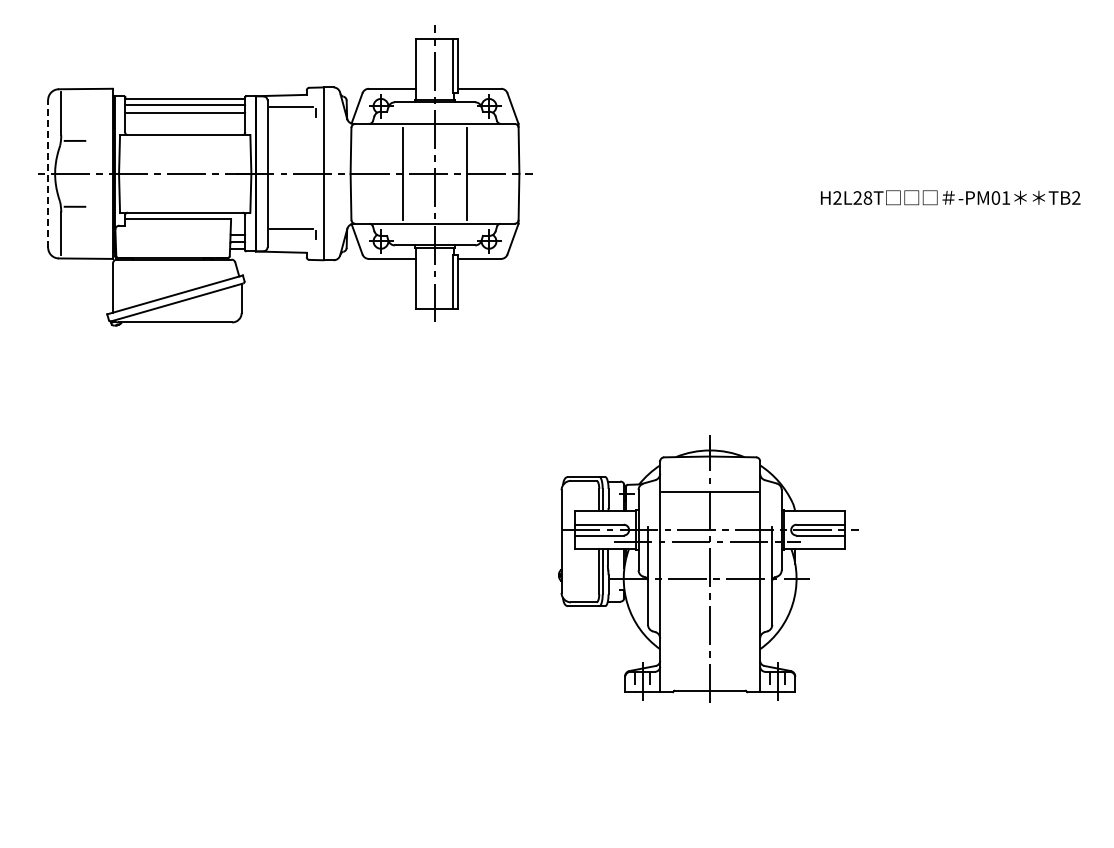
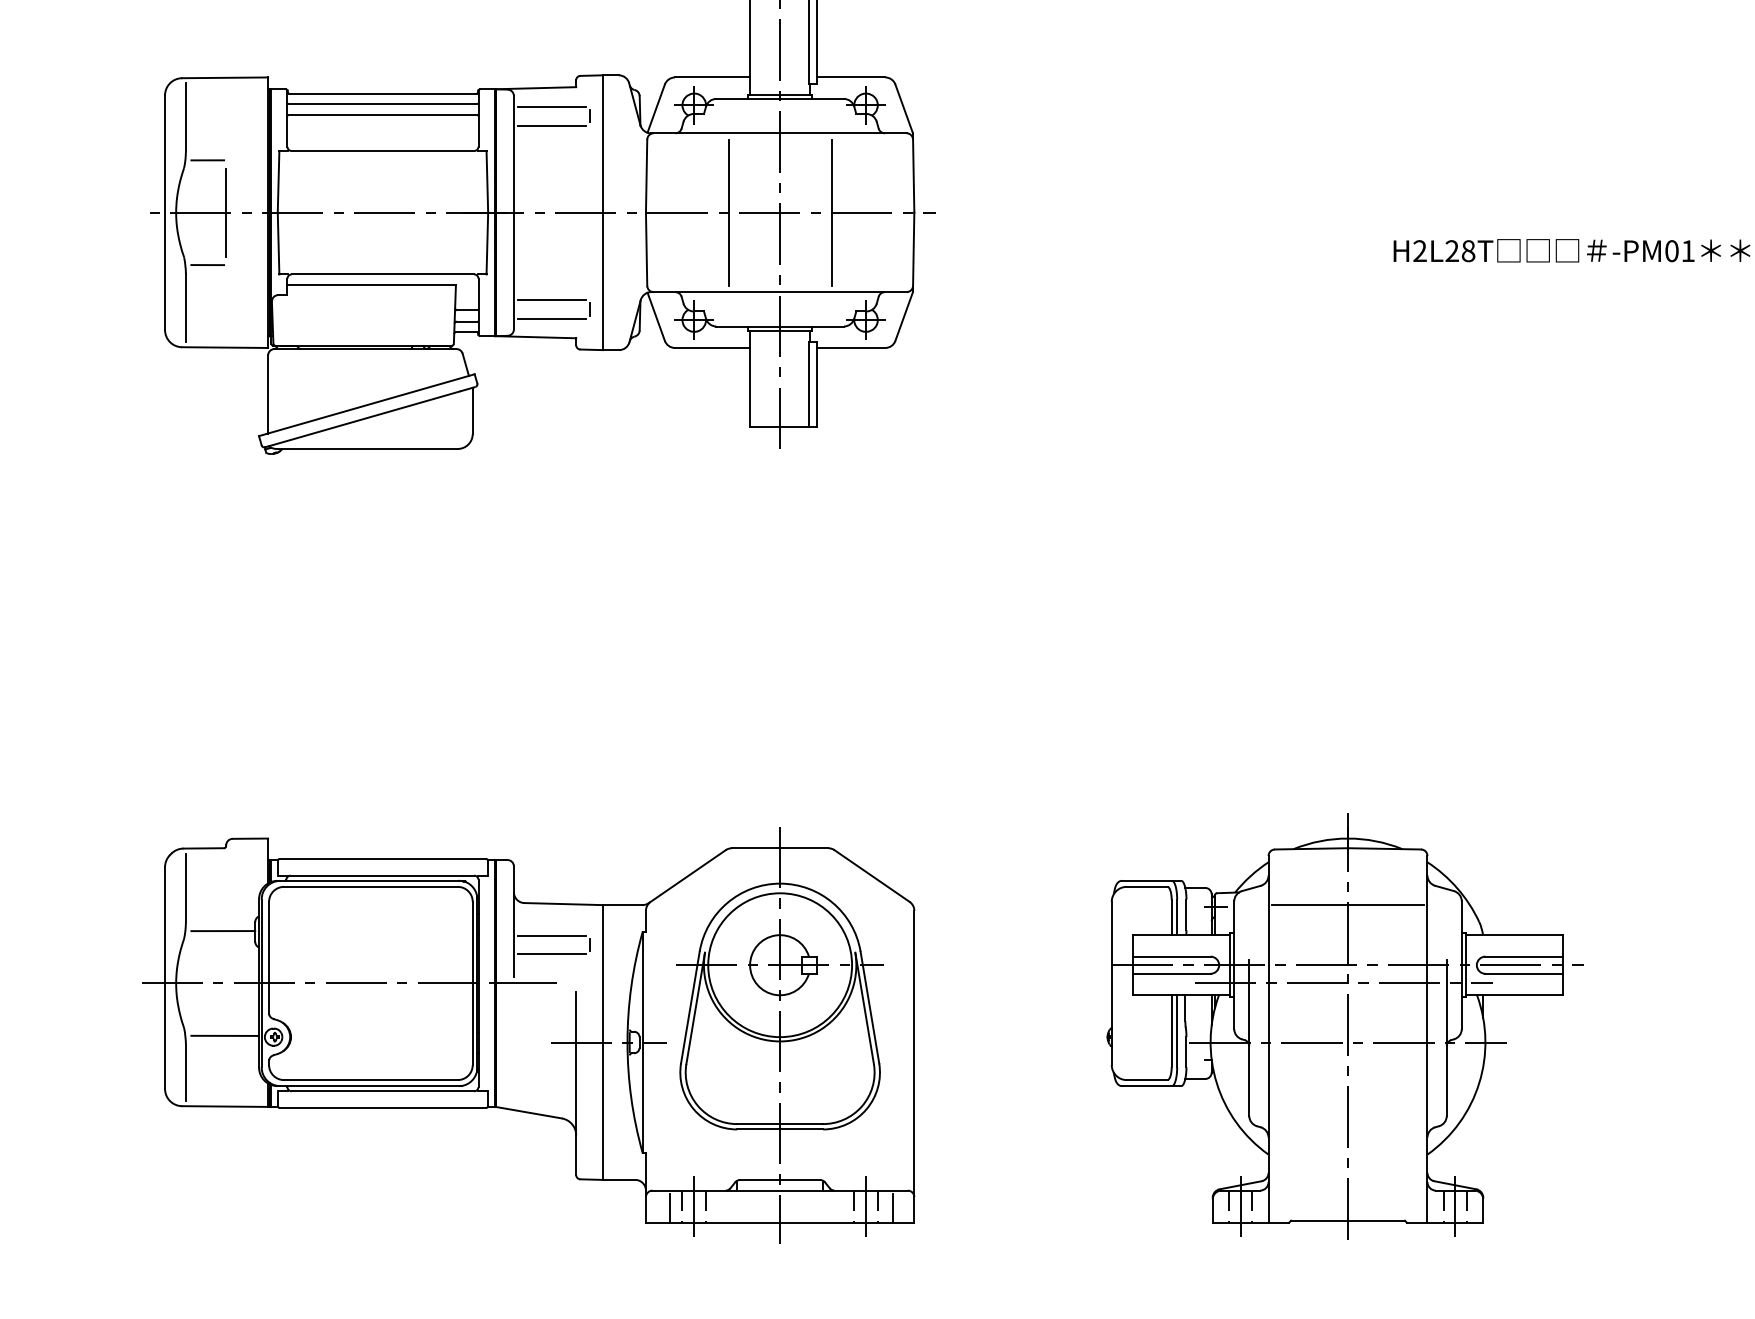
line: (291, 119) -> (551, 126), added
line: (48, 173) -> (165, 212), dashed -> solid
line: (86, 173) -> (226, 212), added
line: (291, 240) -> (551, 318), added
part: (708, 568) -> (1345, 1026), moved
part: (276, 691) -> (528, 1035), added

